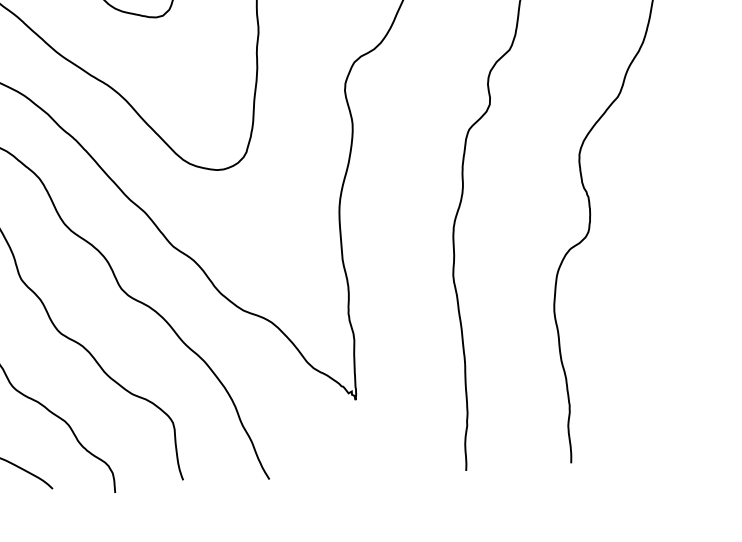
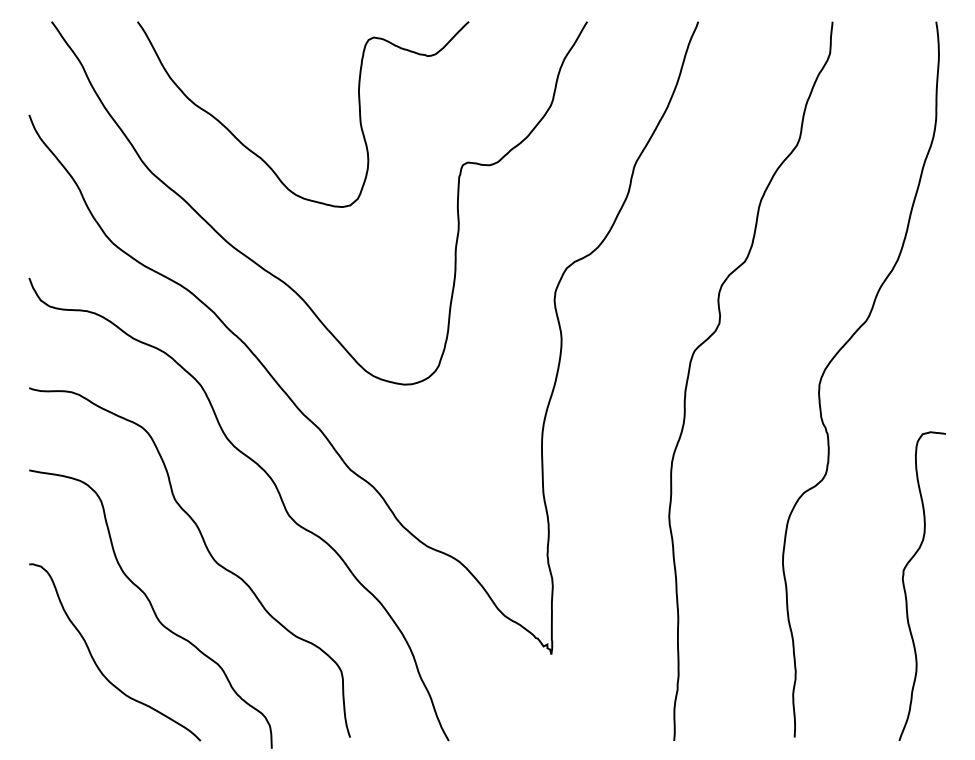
curve: (662, 328) -> (905, 587), added

